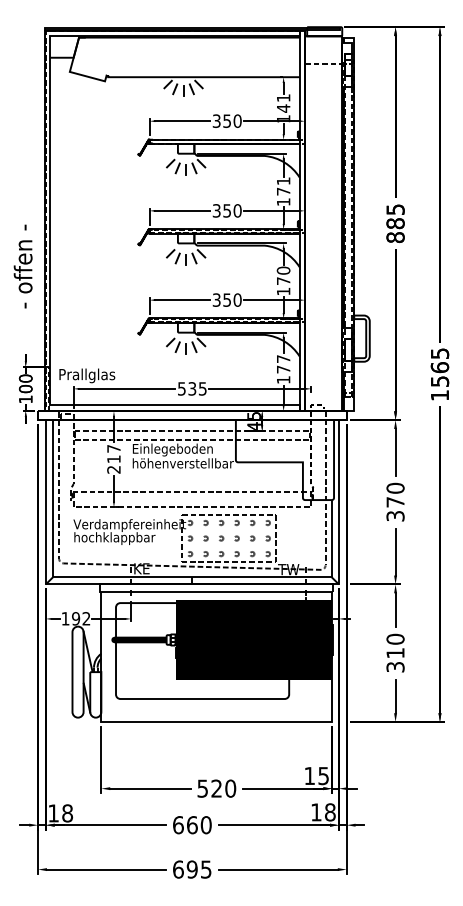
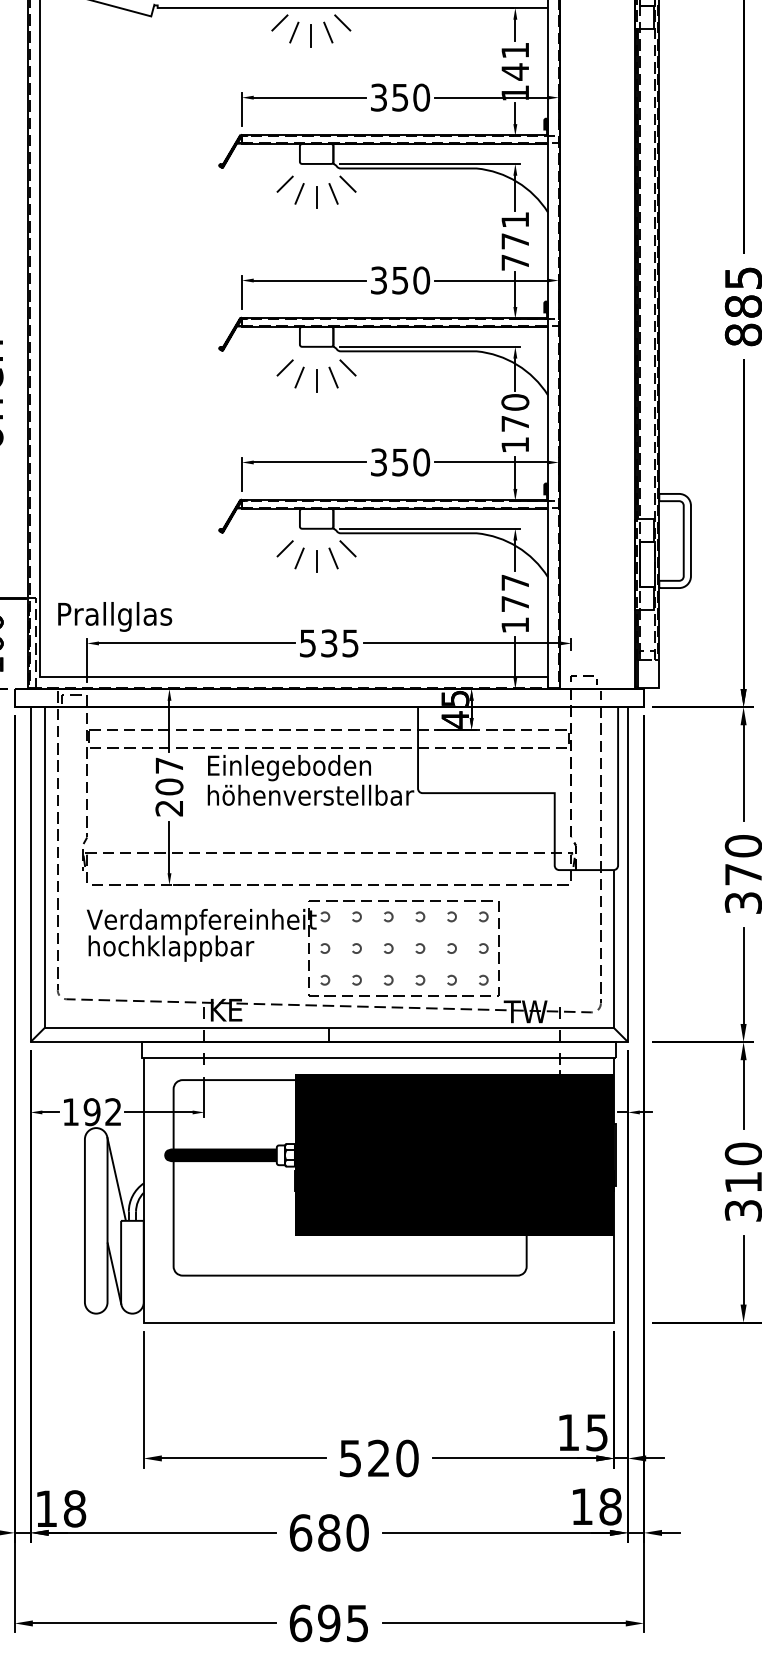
text: (283, 201) -> (515, 261), 171 -> 771
text: (113, 459) -> (168, 787), 217 -> 207
text: (192, 825) -> (329, 1533), 660 -> 680

